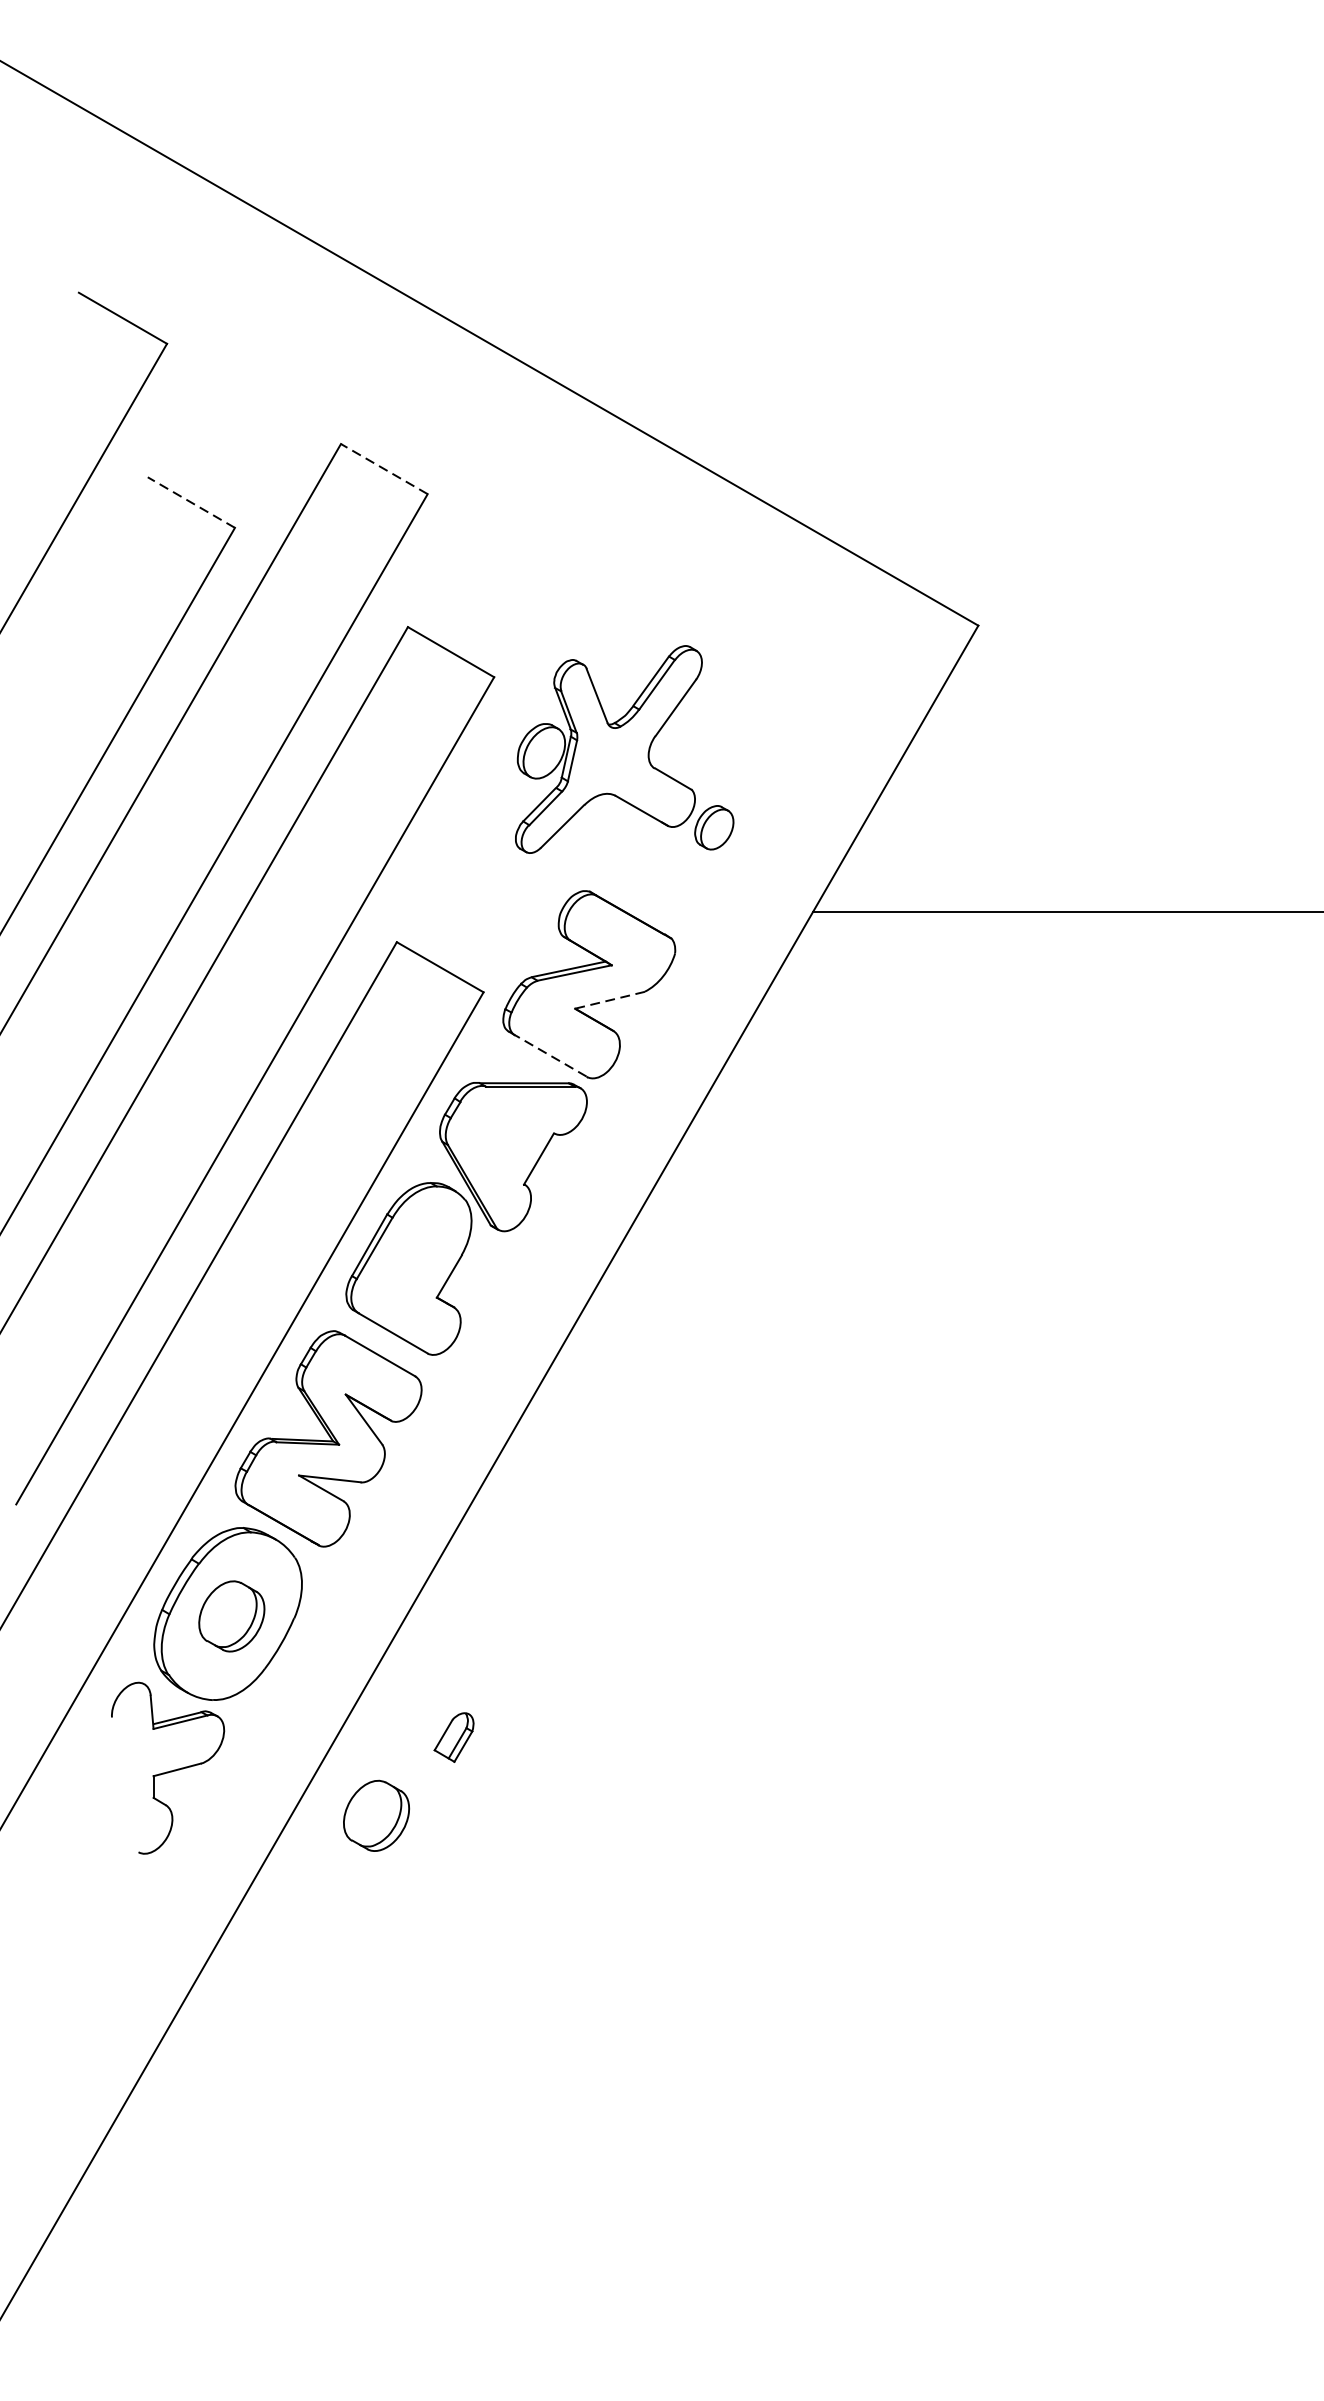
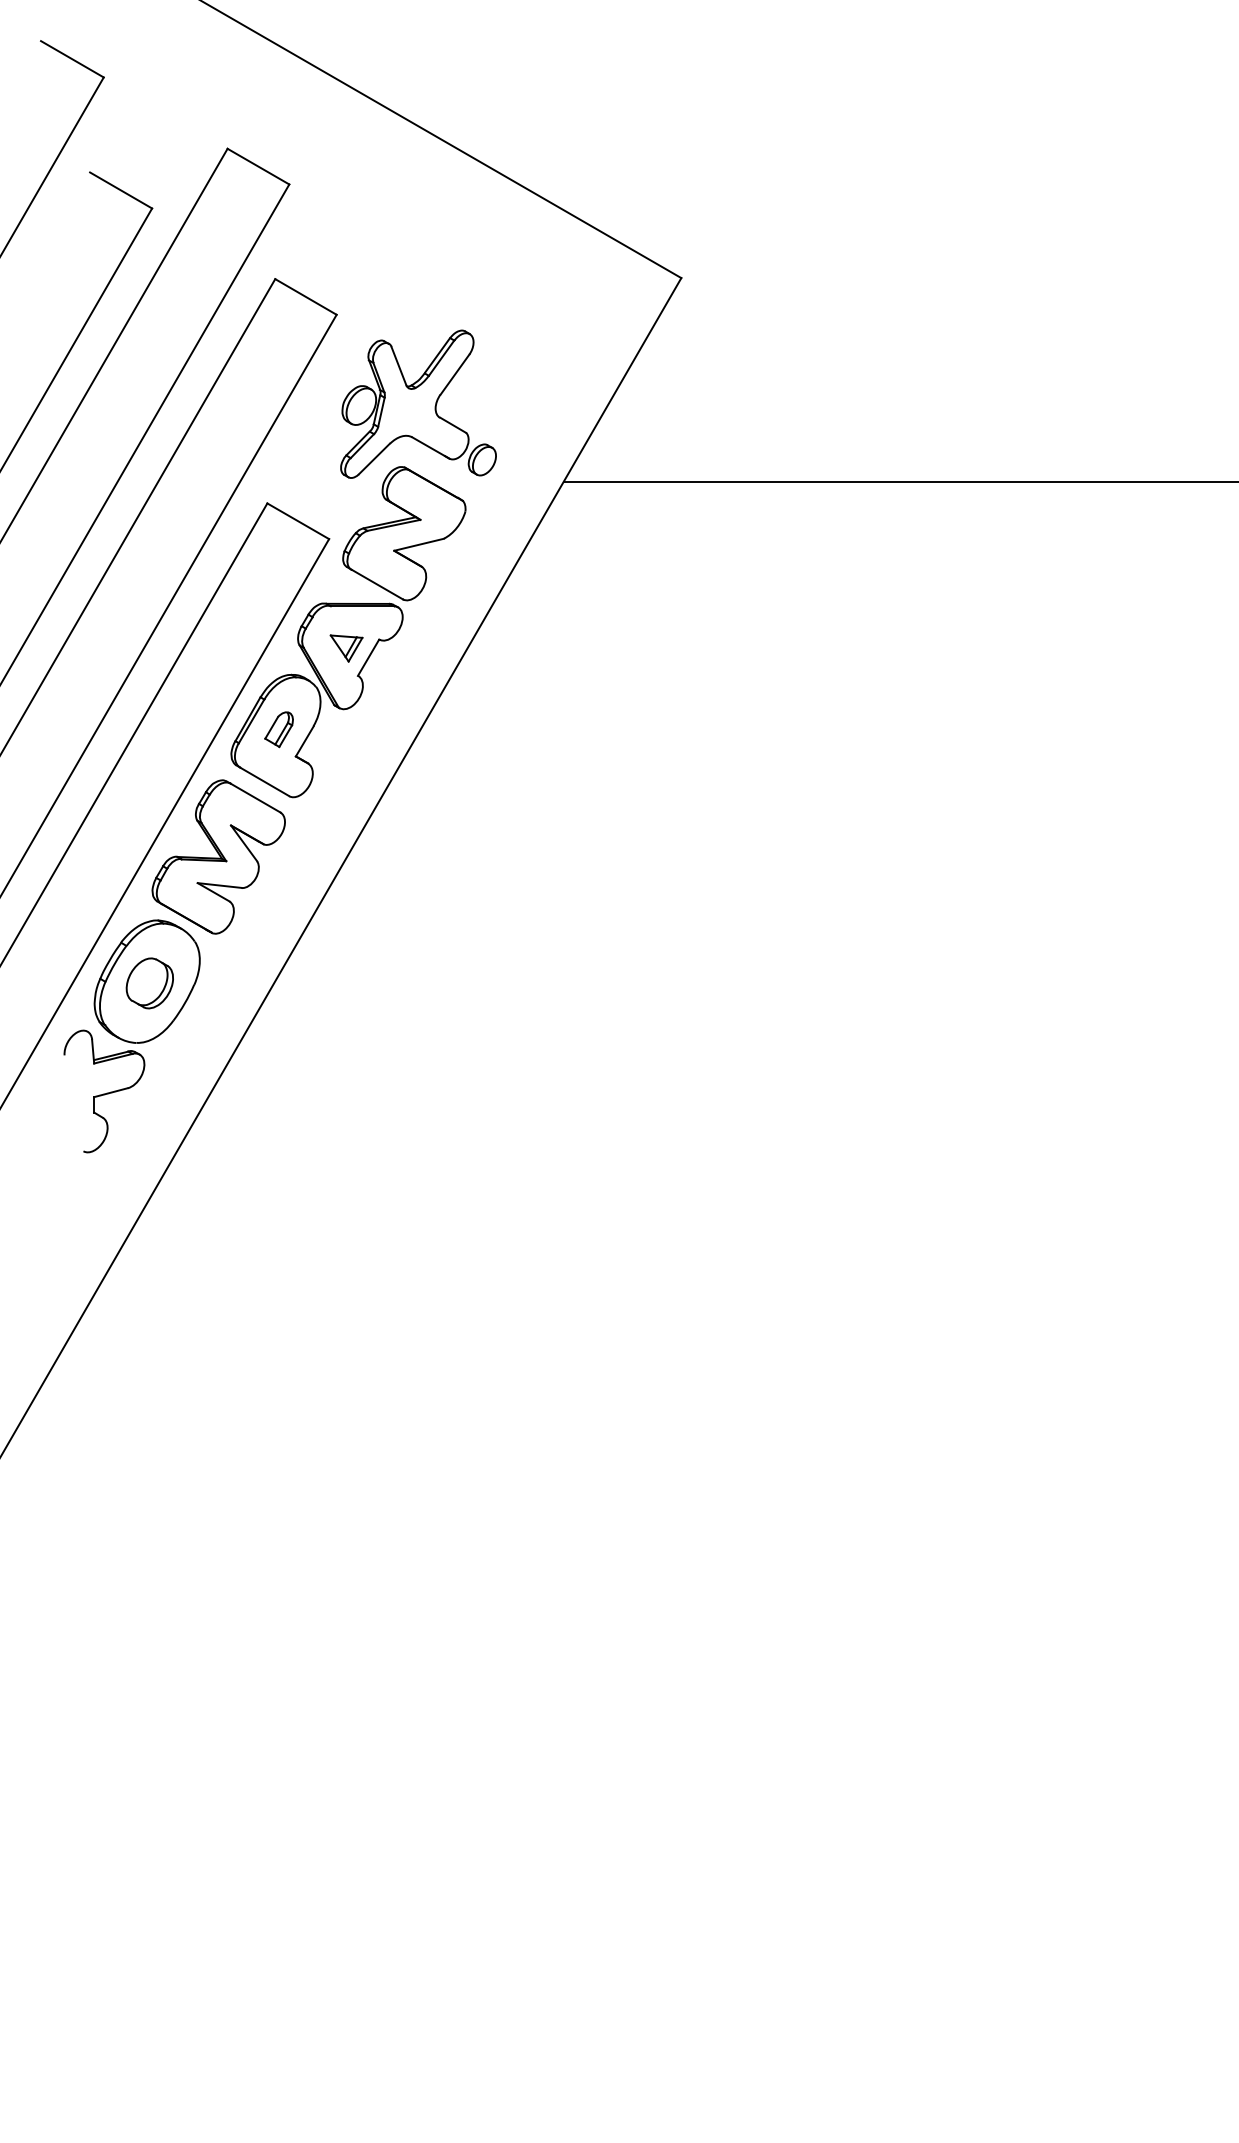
line: (384, 468) -> (258, 166), dashed -> solid
line: (191, 502) -> (121, 190), dashed -> solid
part: (624, 748) -> (418, 403), moved
line: (610, 999) -> (419, 544), dashed -> solid
line: (550, 1056) -> (376, 584), dashed -> solid
part: (508, 1145) -> (346, 648), added
part: (453, 1737) -> (278, 729), moved
part: (375, 1816) -> (252, 1125), removed

